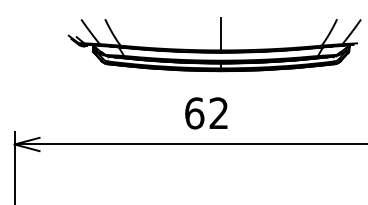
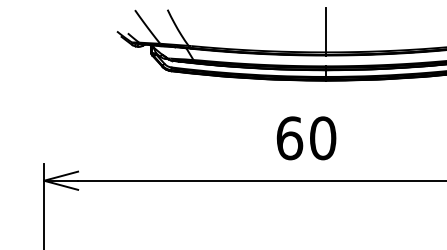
text: (218, 113) -> (322, 138), 62 -> 60

